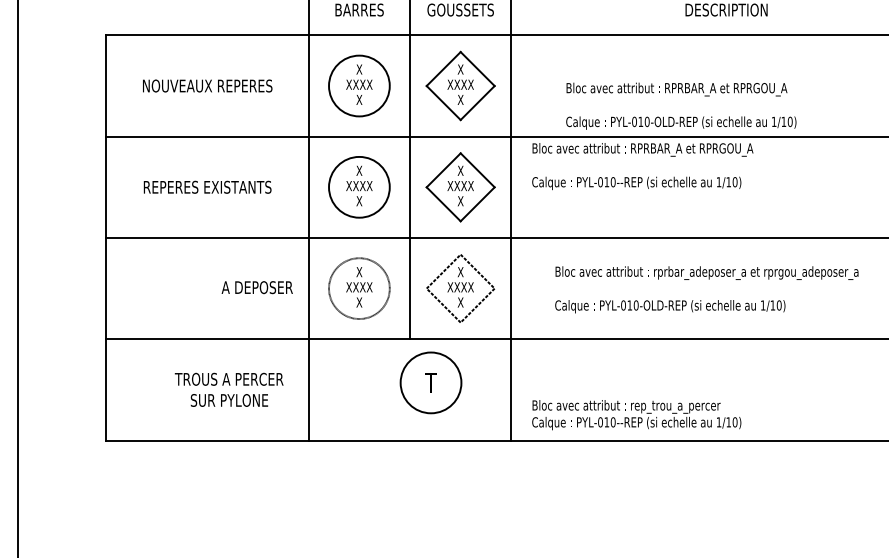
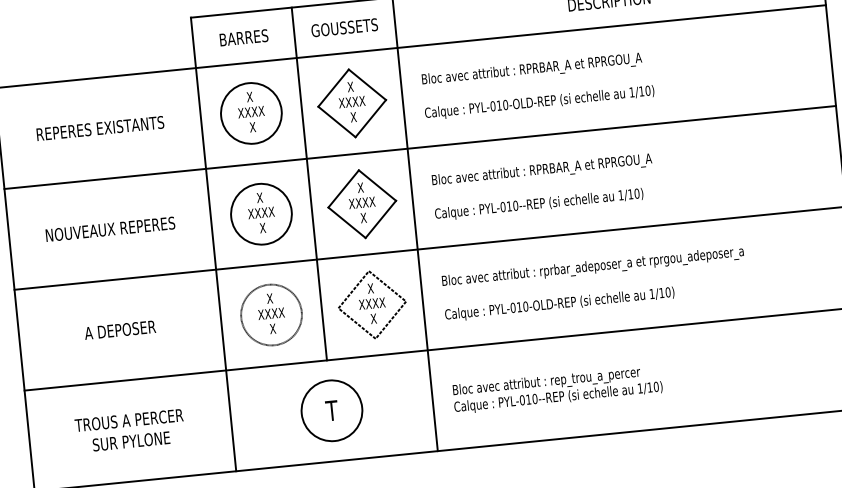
text: (207, 85) -> (100, 128), NOUVEAUX REPERES -> REPERES EXISTANTS
text: (681, 105) -> (538, 85), moved
text: (642, 166) -> (543, 187), moved
text: (207, 186) -> (110, 228), REPERES EXISTANTS -> NOUVEAUX REPERES
text: (256, 287) -> (119, 330), moved
text: (706, 289) -> (594, 283), moved
part: (430, 382) -> (331, 410), moved
text: (228, 389) -> (129, 430), moved
text: (636, 415) -> (557, 389), moved

